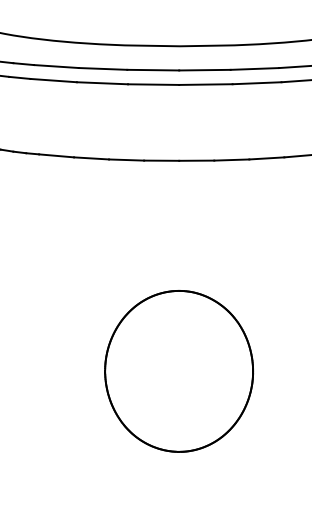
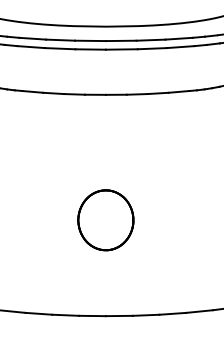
part: (178, 371) -> (105, 220), size x0.62

